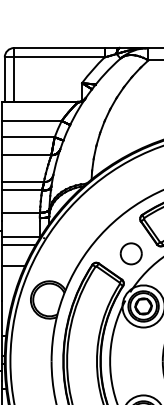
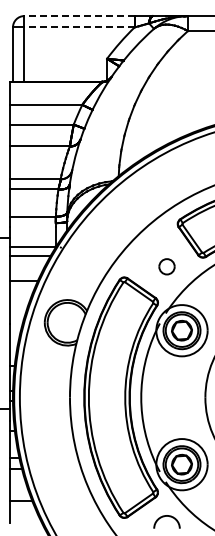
line: (58, 48) -> (78, 16), solid -> dashed
line: (58, 57) -> (78, 27), solid -> dashed
part: (130, 253) -> (166, 266), size x0.6

